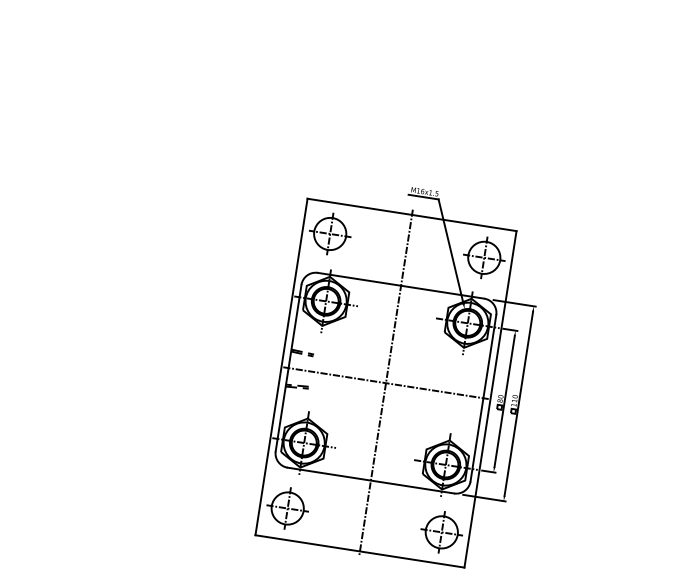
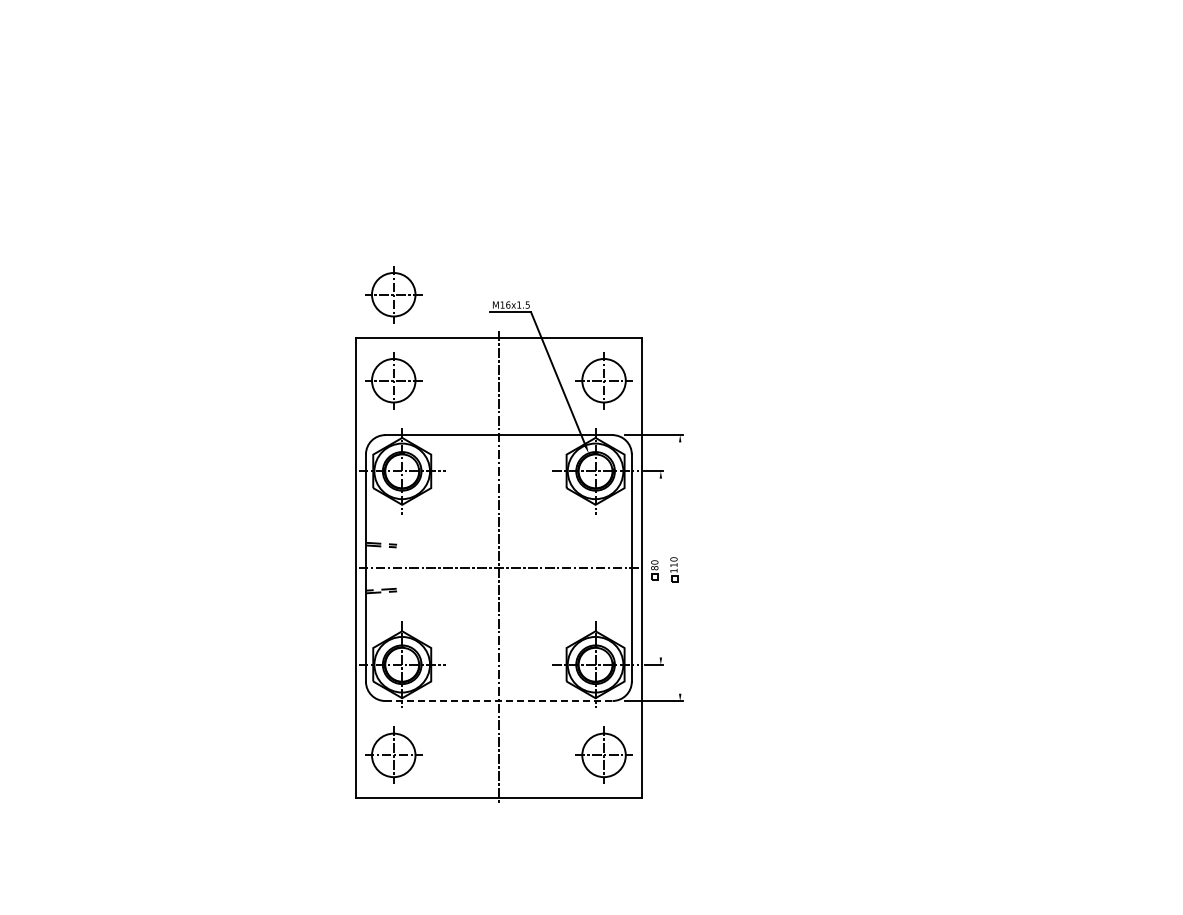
part: (339, 170) -> (393, 294), added
line: (504, 401) -> (660, 567), removed
line: (519, 403) -> (680, 567), removed
line: (370, 480) -> (498, 701), solid -> dashed

